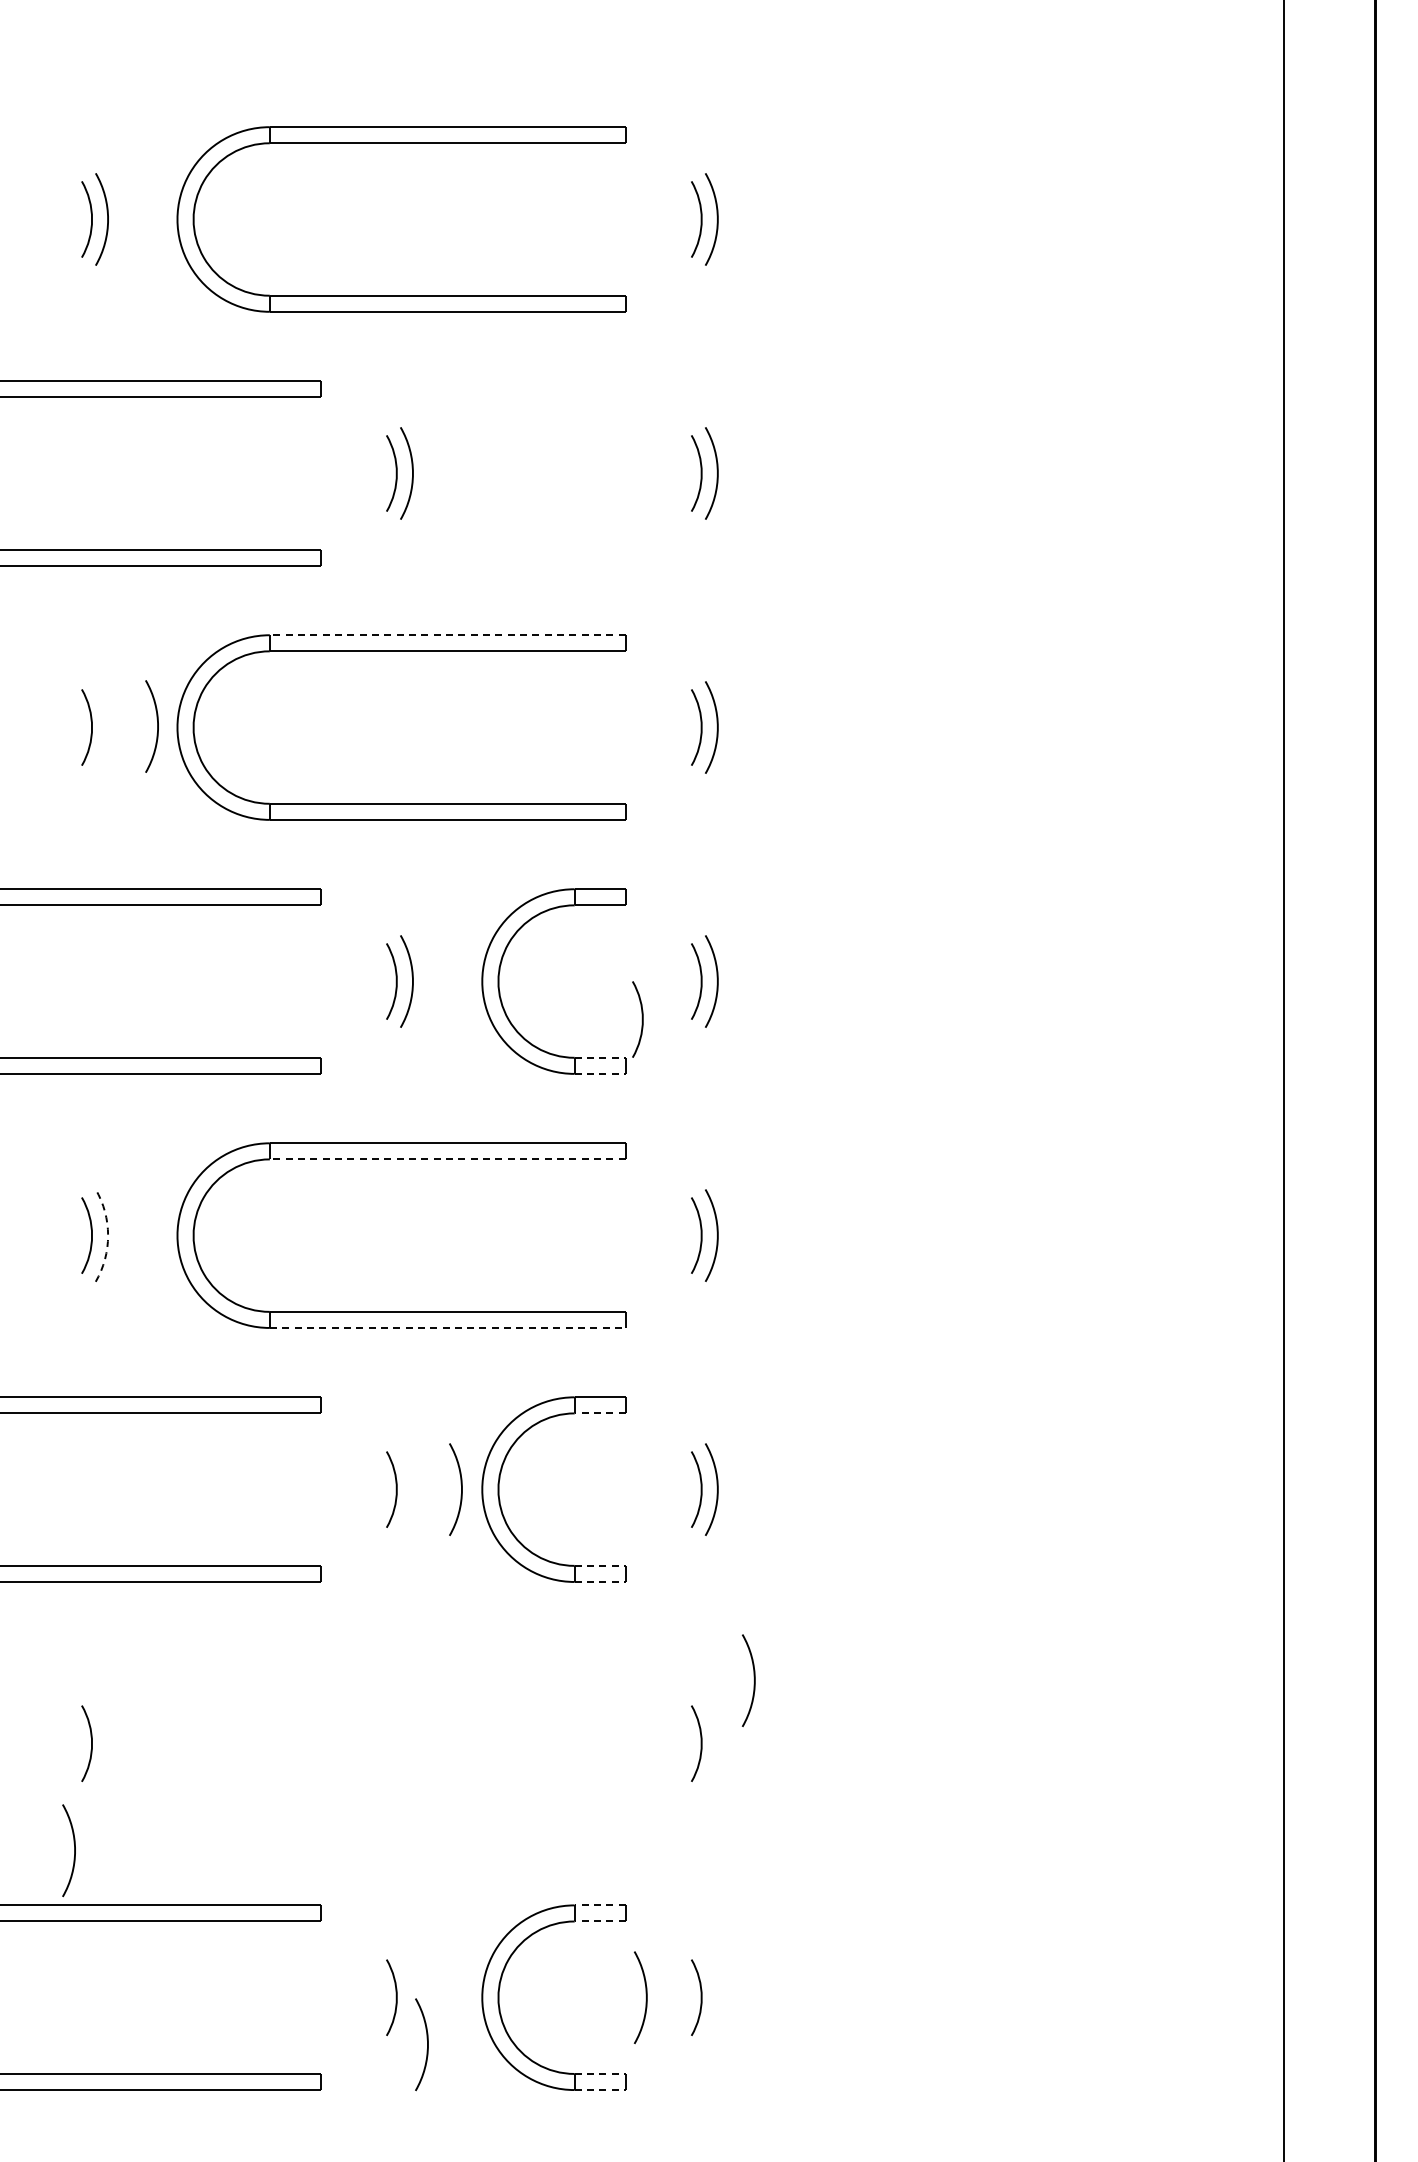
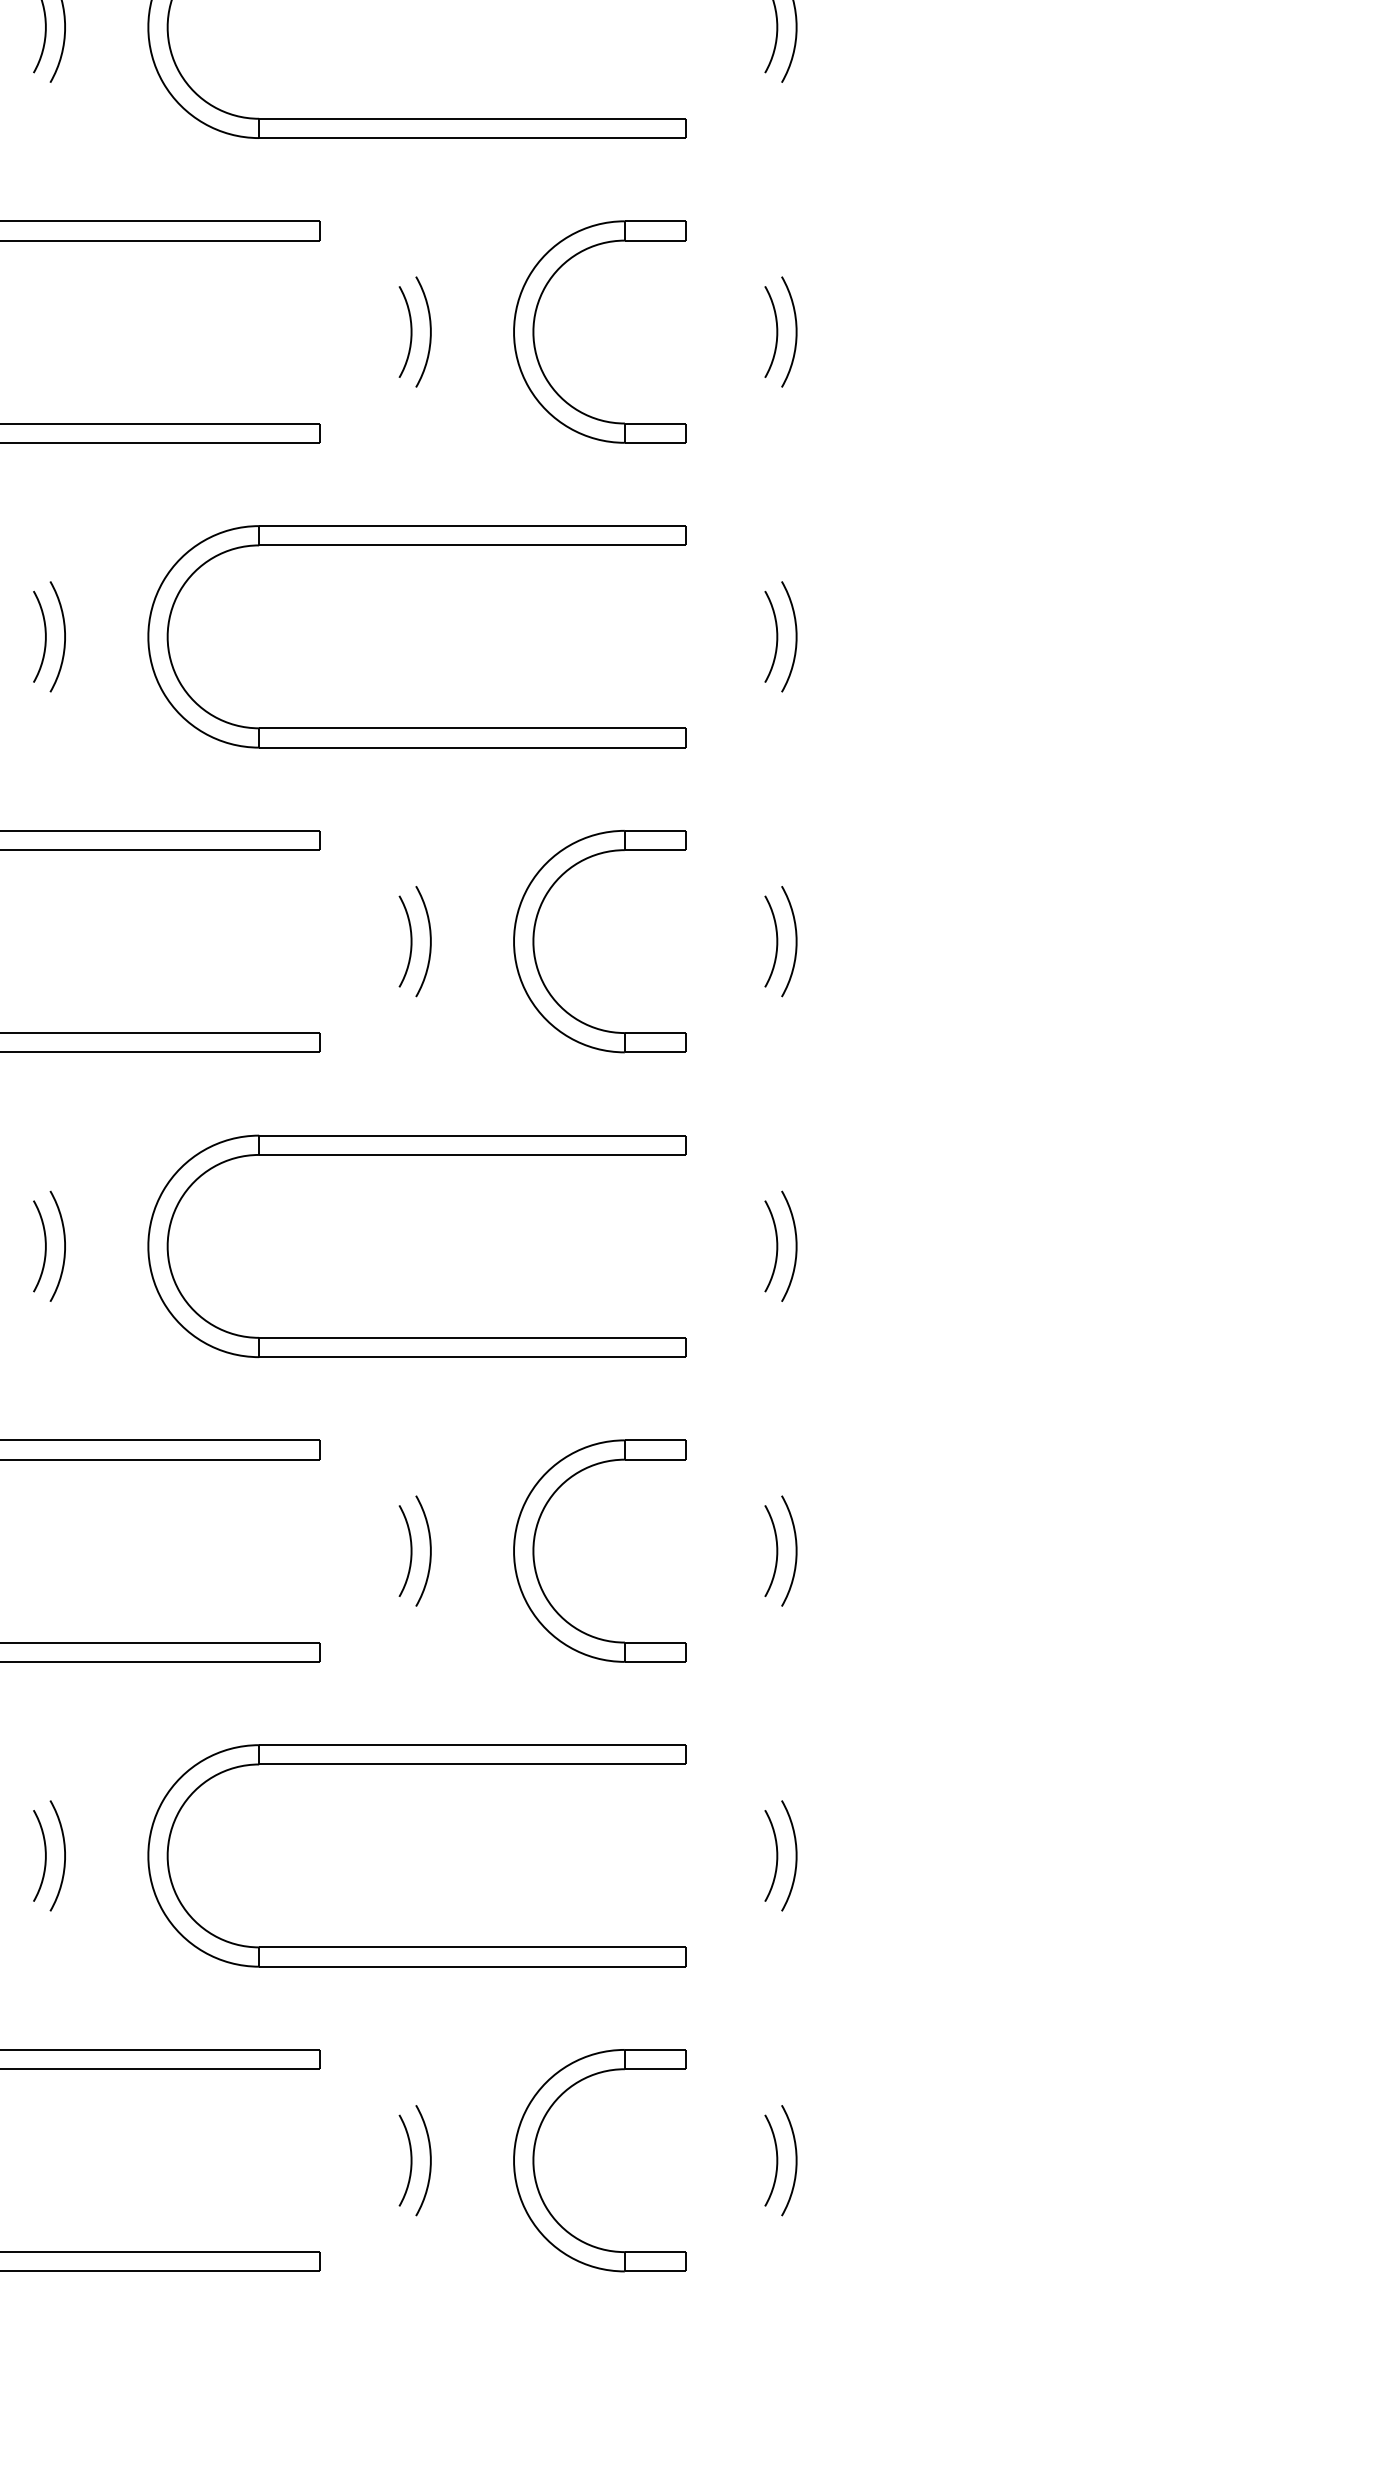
part: (500, 463) -> (535, 320), added
line: (447, 635) -> (472, 526), dashed -> solid
arc: (157, 726) -> (64, 636), moved
arc: (641, 1019) -> (705, 987), removed
line: (600, 1057) -> (655, 1032), dashed -> solid
line: (600, 1073) -> (655, 1051), dashed -> solid
line: (447, 1159) -> (472, 1155), dashed -> solid
arc: (108, 1235) -> (65, 1246), dashed -> solid
line: (447, 1327) -> (472, 1356), dashed -> solid
line: (599, 1413) -> (654, 1459), dashed -> solid
arc: (461, 1489) -> (430, 1550), moved
line: (600, 1565) -> (655, 1642), dashed -> solid
line: (600, 1581) -> (655, 1661), dashed -> solid
part: (401, 1667) -> (417, 1764), added
arc: (753, 1680) -> (795, 1855), moved
arc: (74, 1850) -> (64, 1855), moved
line: (599, 1905) -> (654, 2050), dashed -> solid
line: (599, 1921) -> (654, 2069), dashed -> solid
arc: (645, 1997) -> (795, 2160), moved
arc: (427, 2044) -> (430, 2160), moved
line: (600, 2073) -> (655, 2251), dashed -> solid
line: (600, 2090) -> (655, 2271), dashed -> solid

